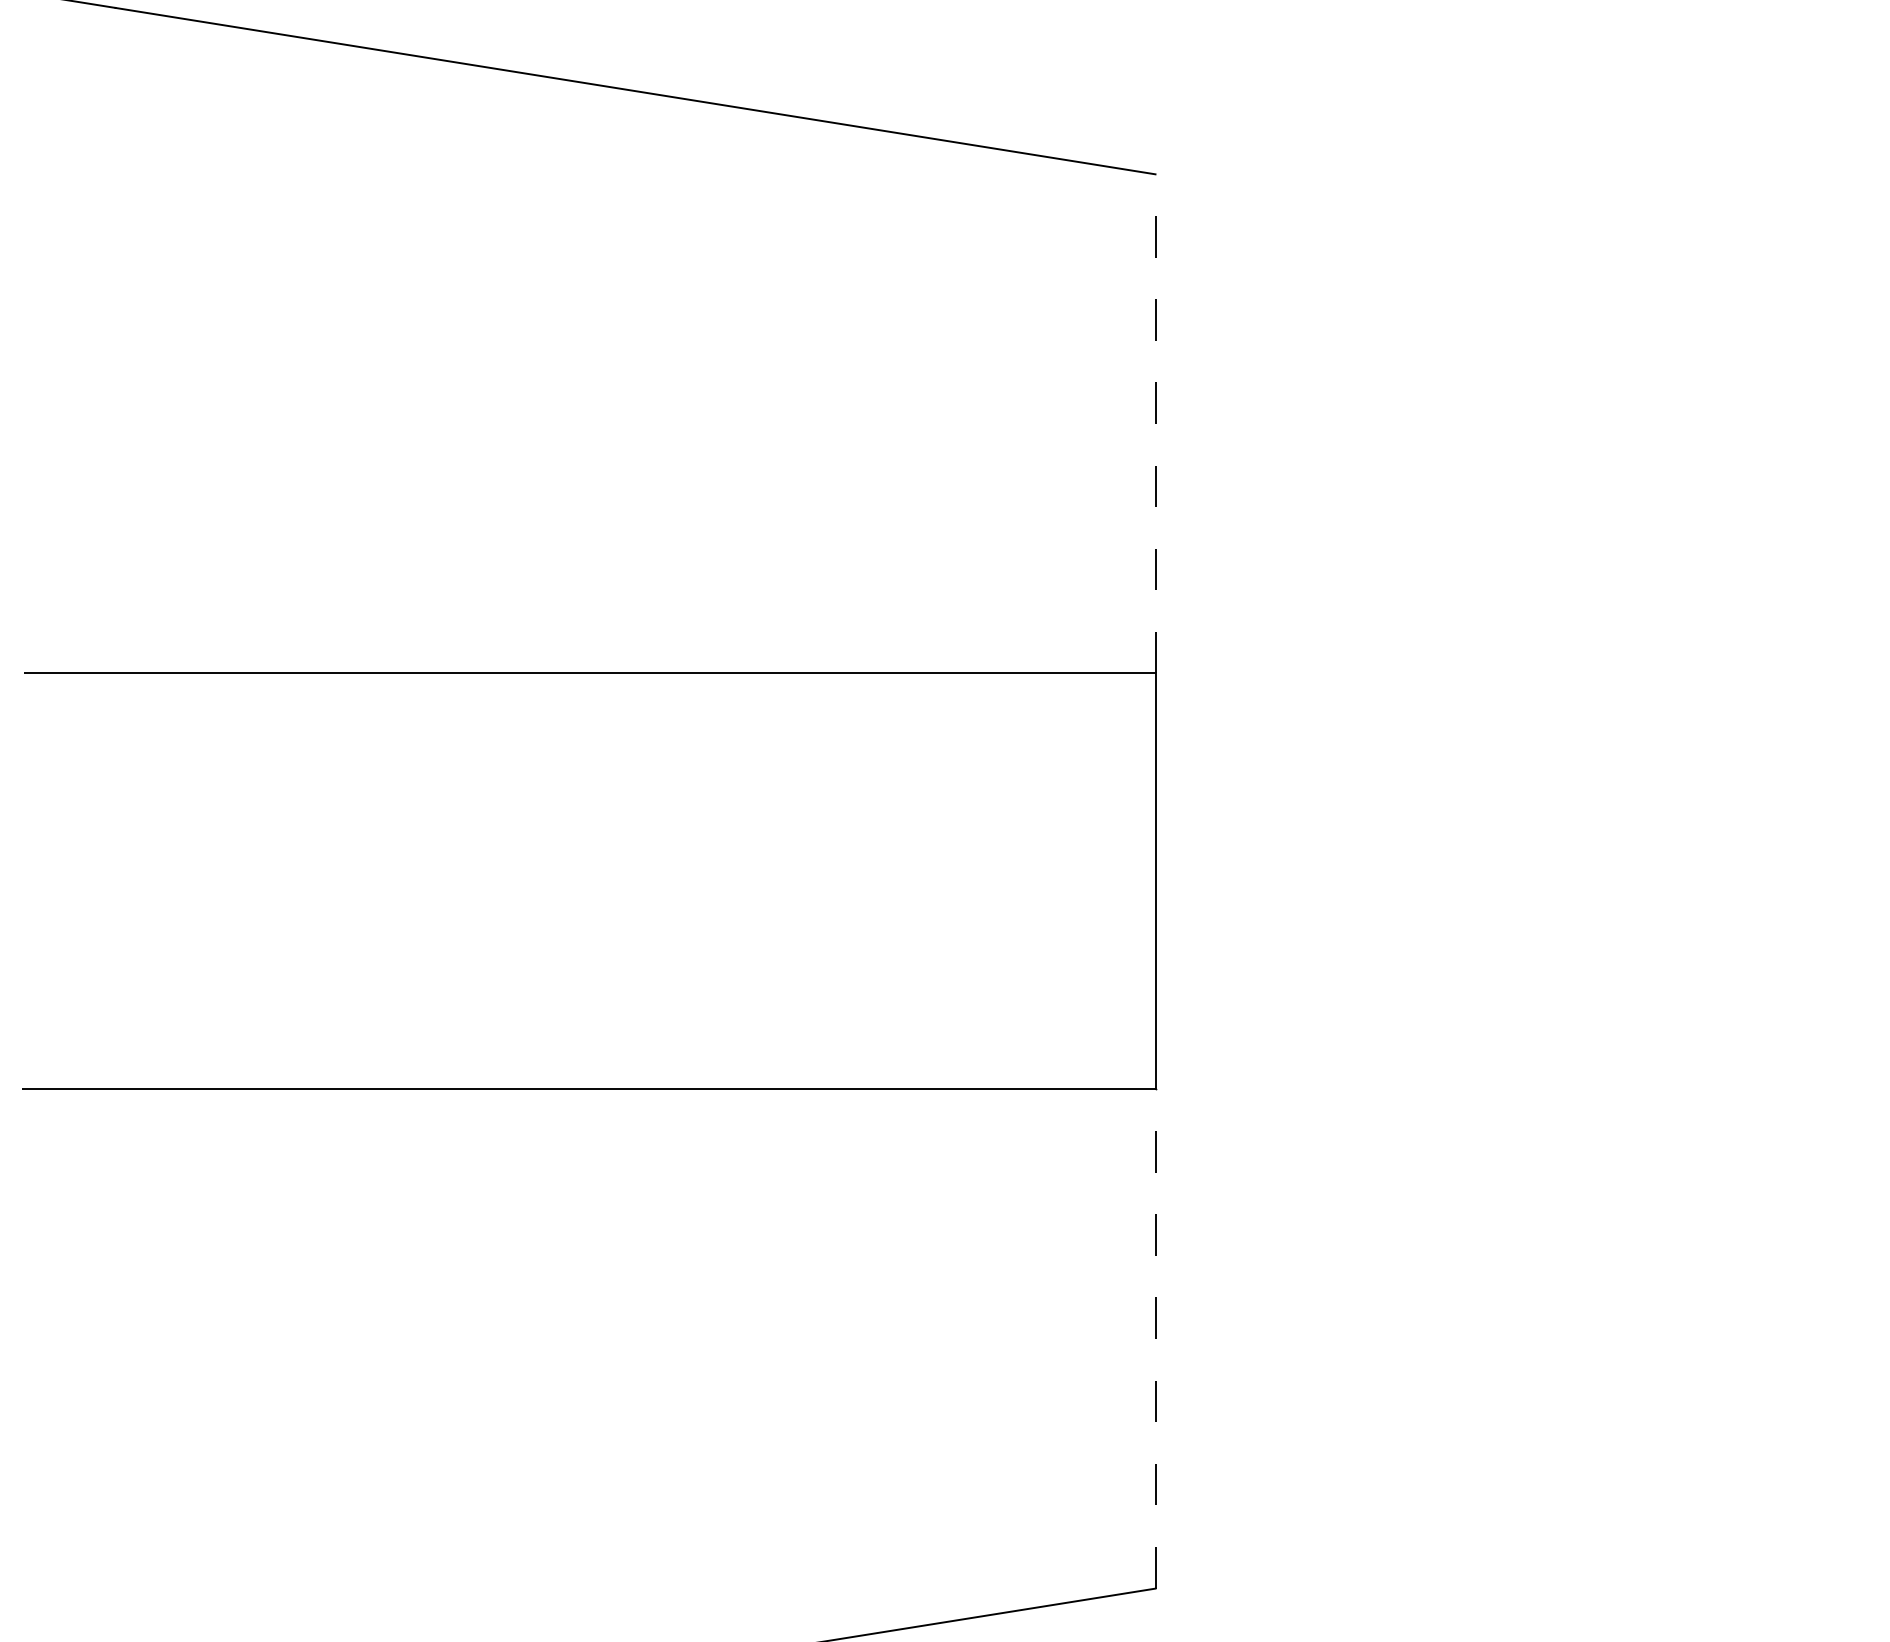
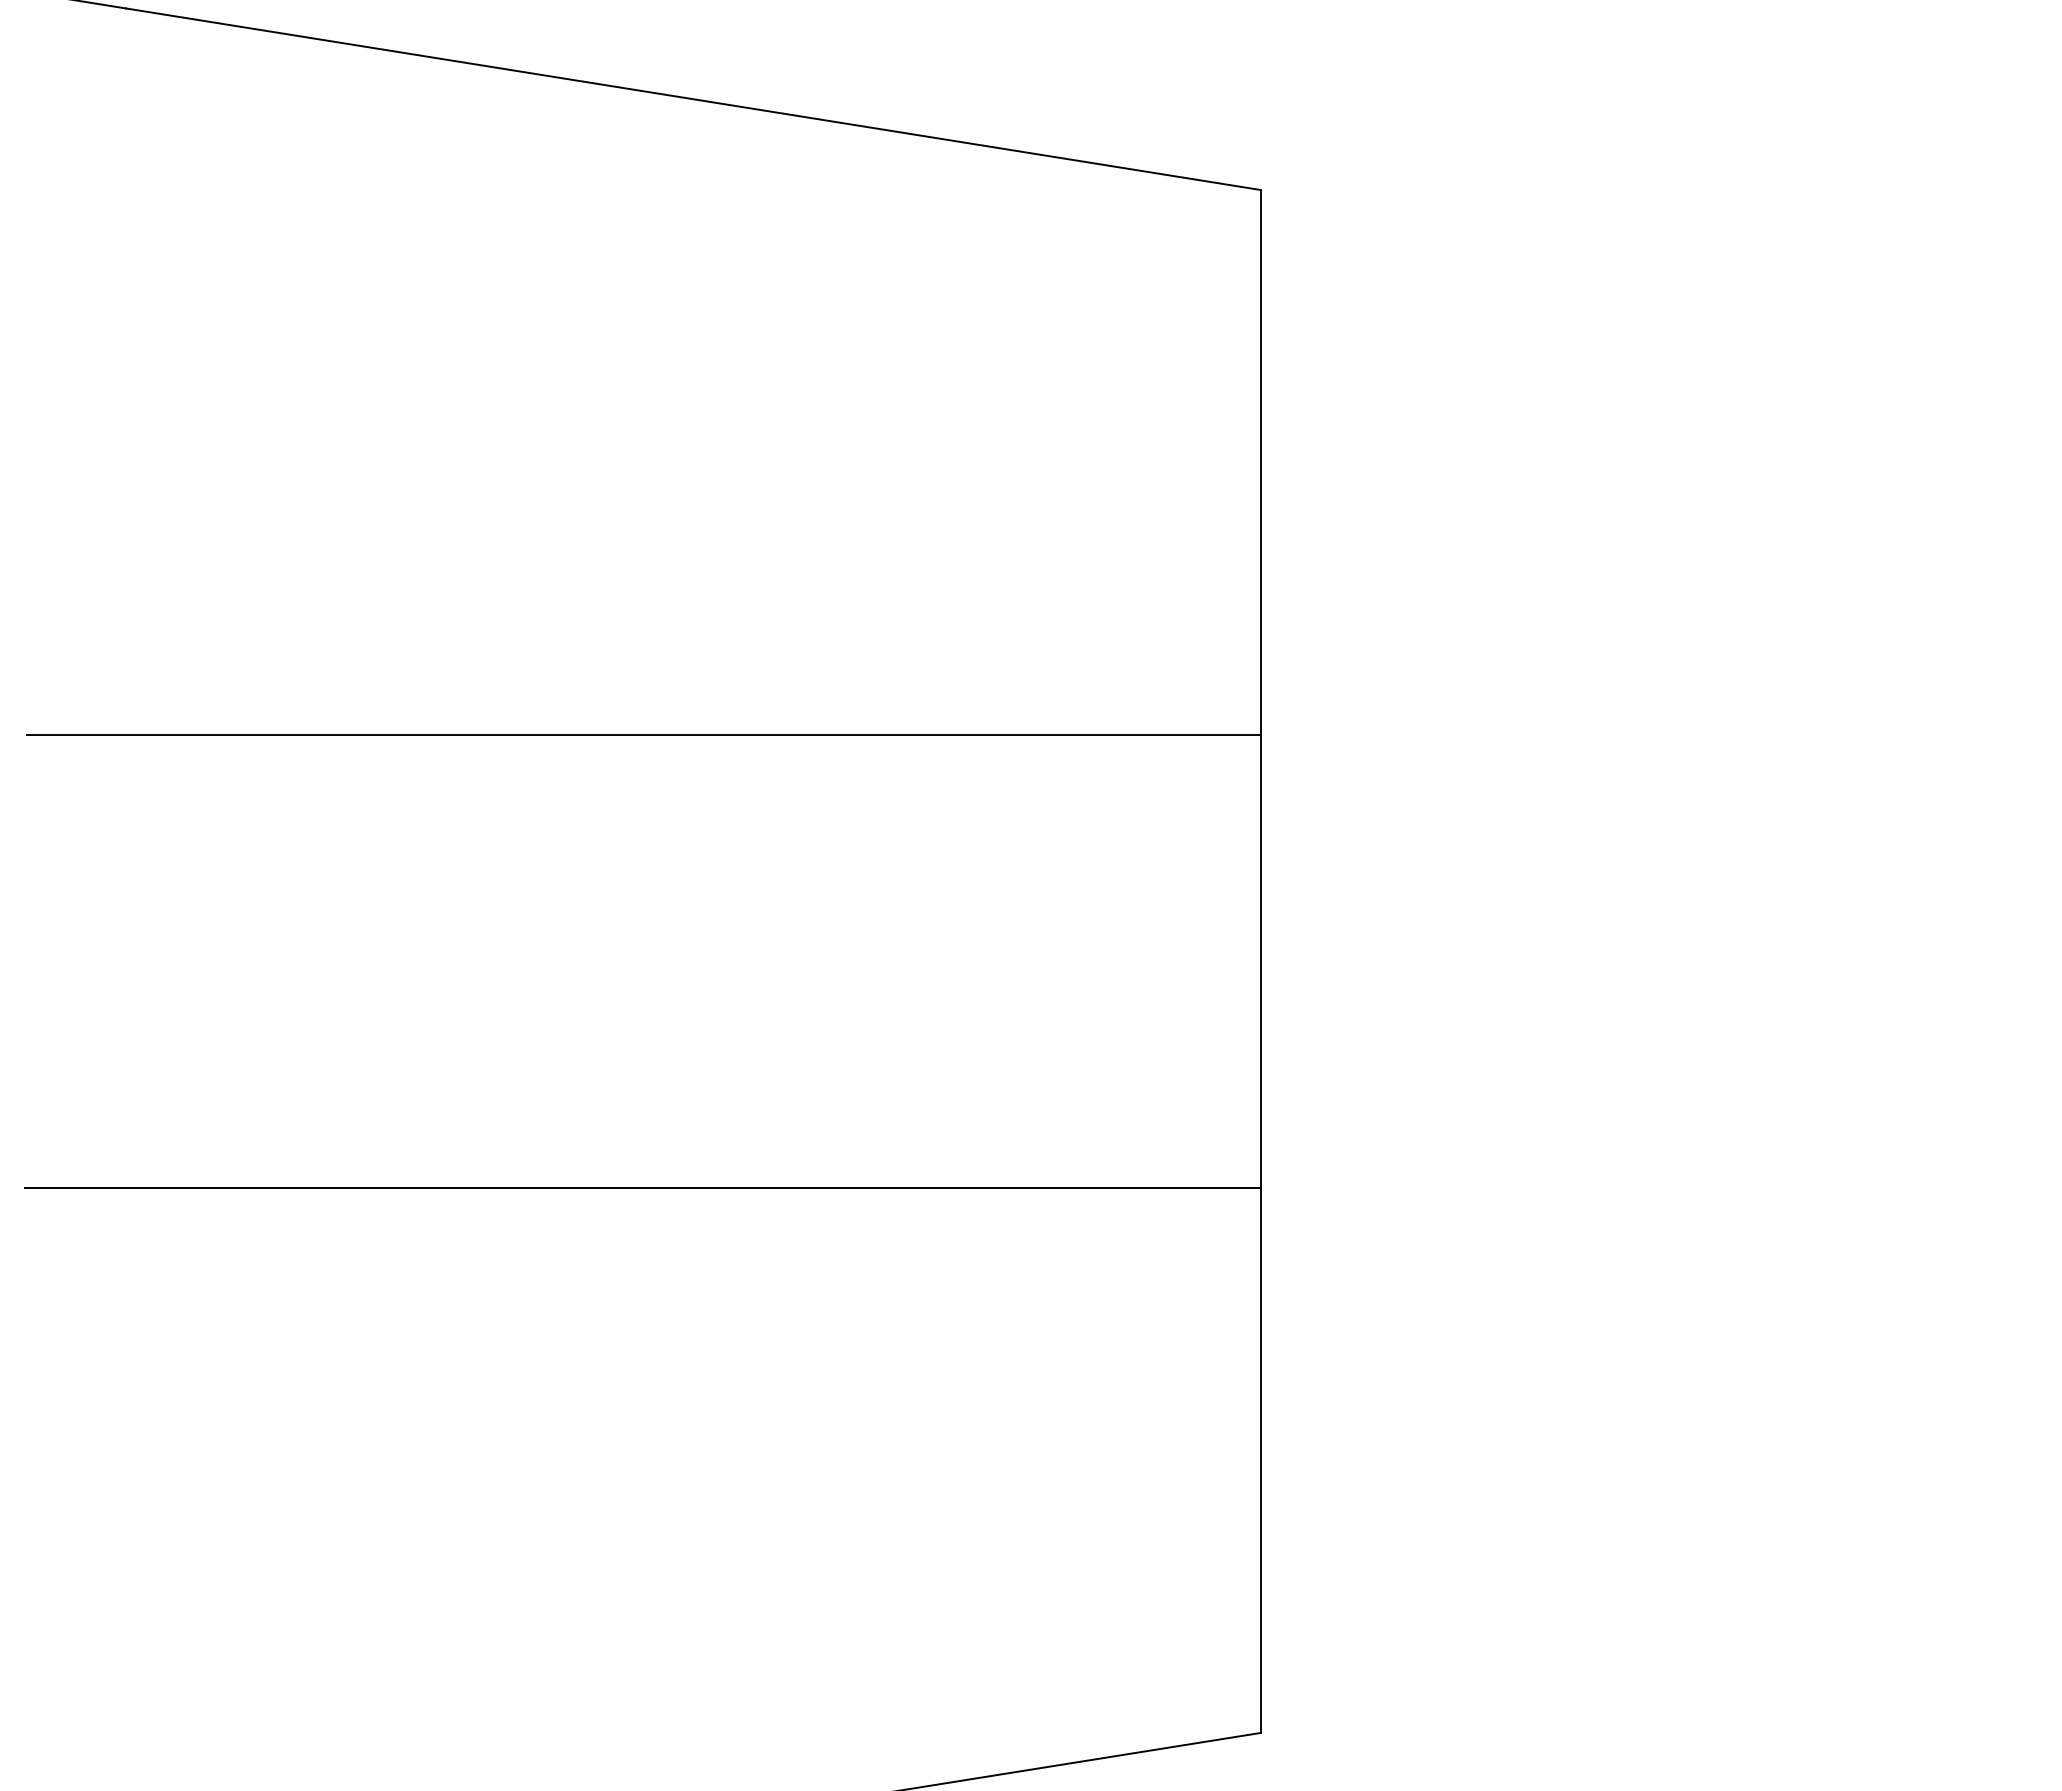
line: (1155, 423) -> (1260, 461), dashed -> solid
line: (1155, 1338) -> (1260, 1460), dashed -> solid

